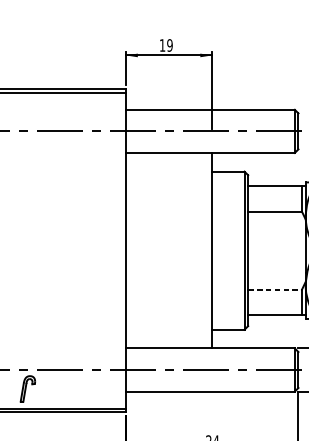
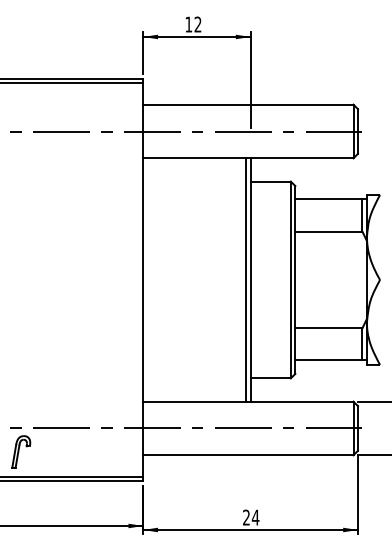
text: (169, 45) -> (197, 24), 19 -> 12
line: (208, 250) -> (246, 279), added
line: (274, 289) -> (328, 328), dashed -> solid

